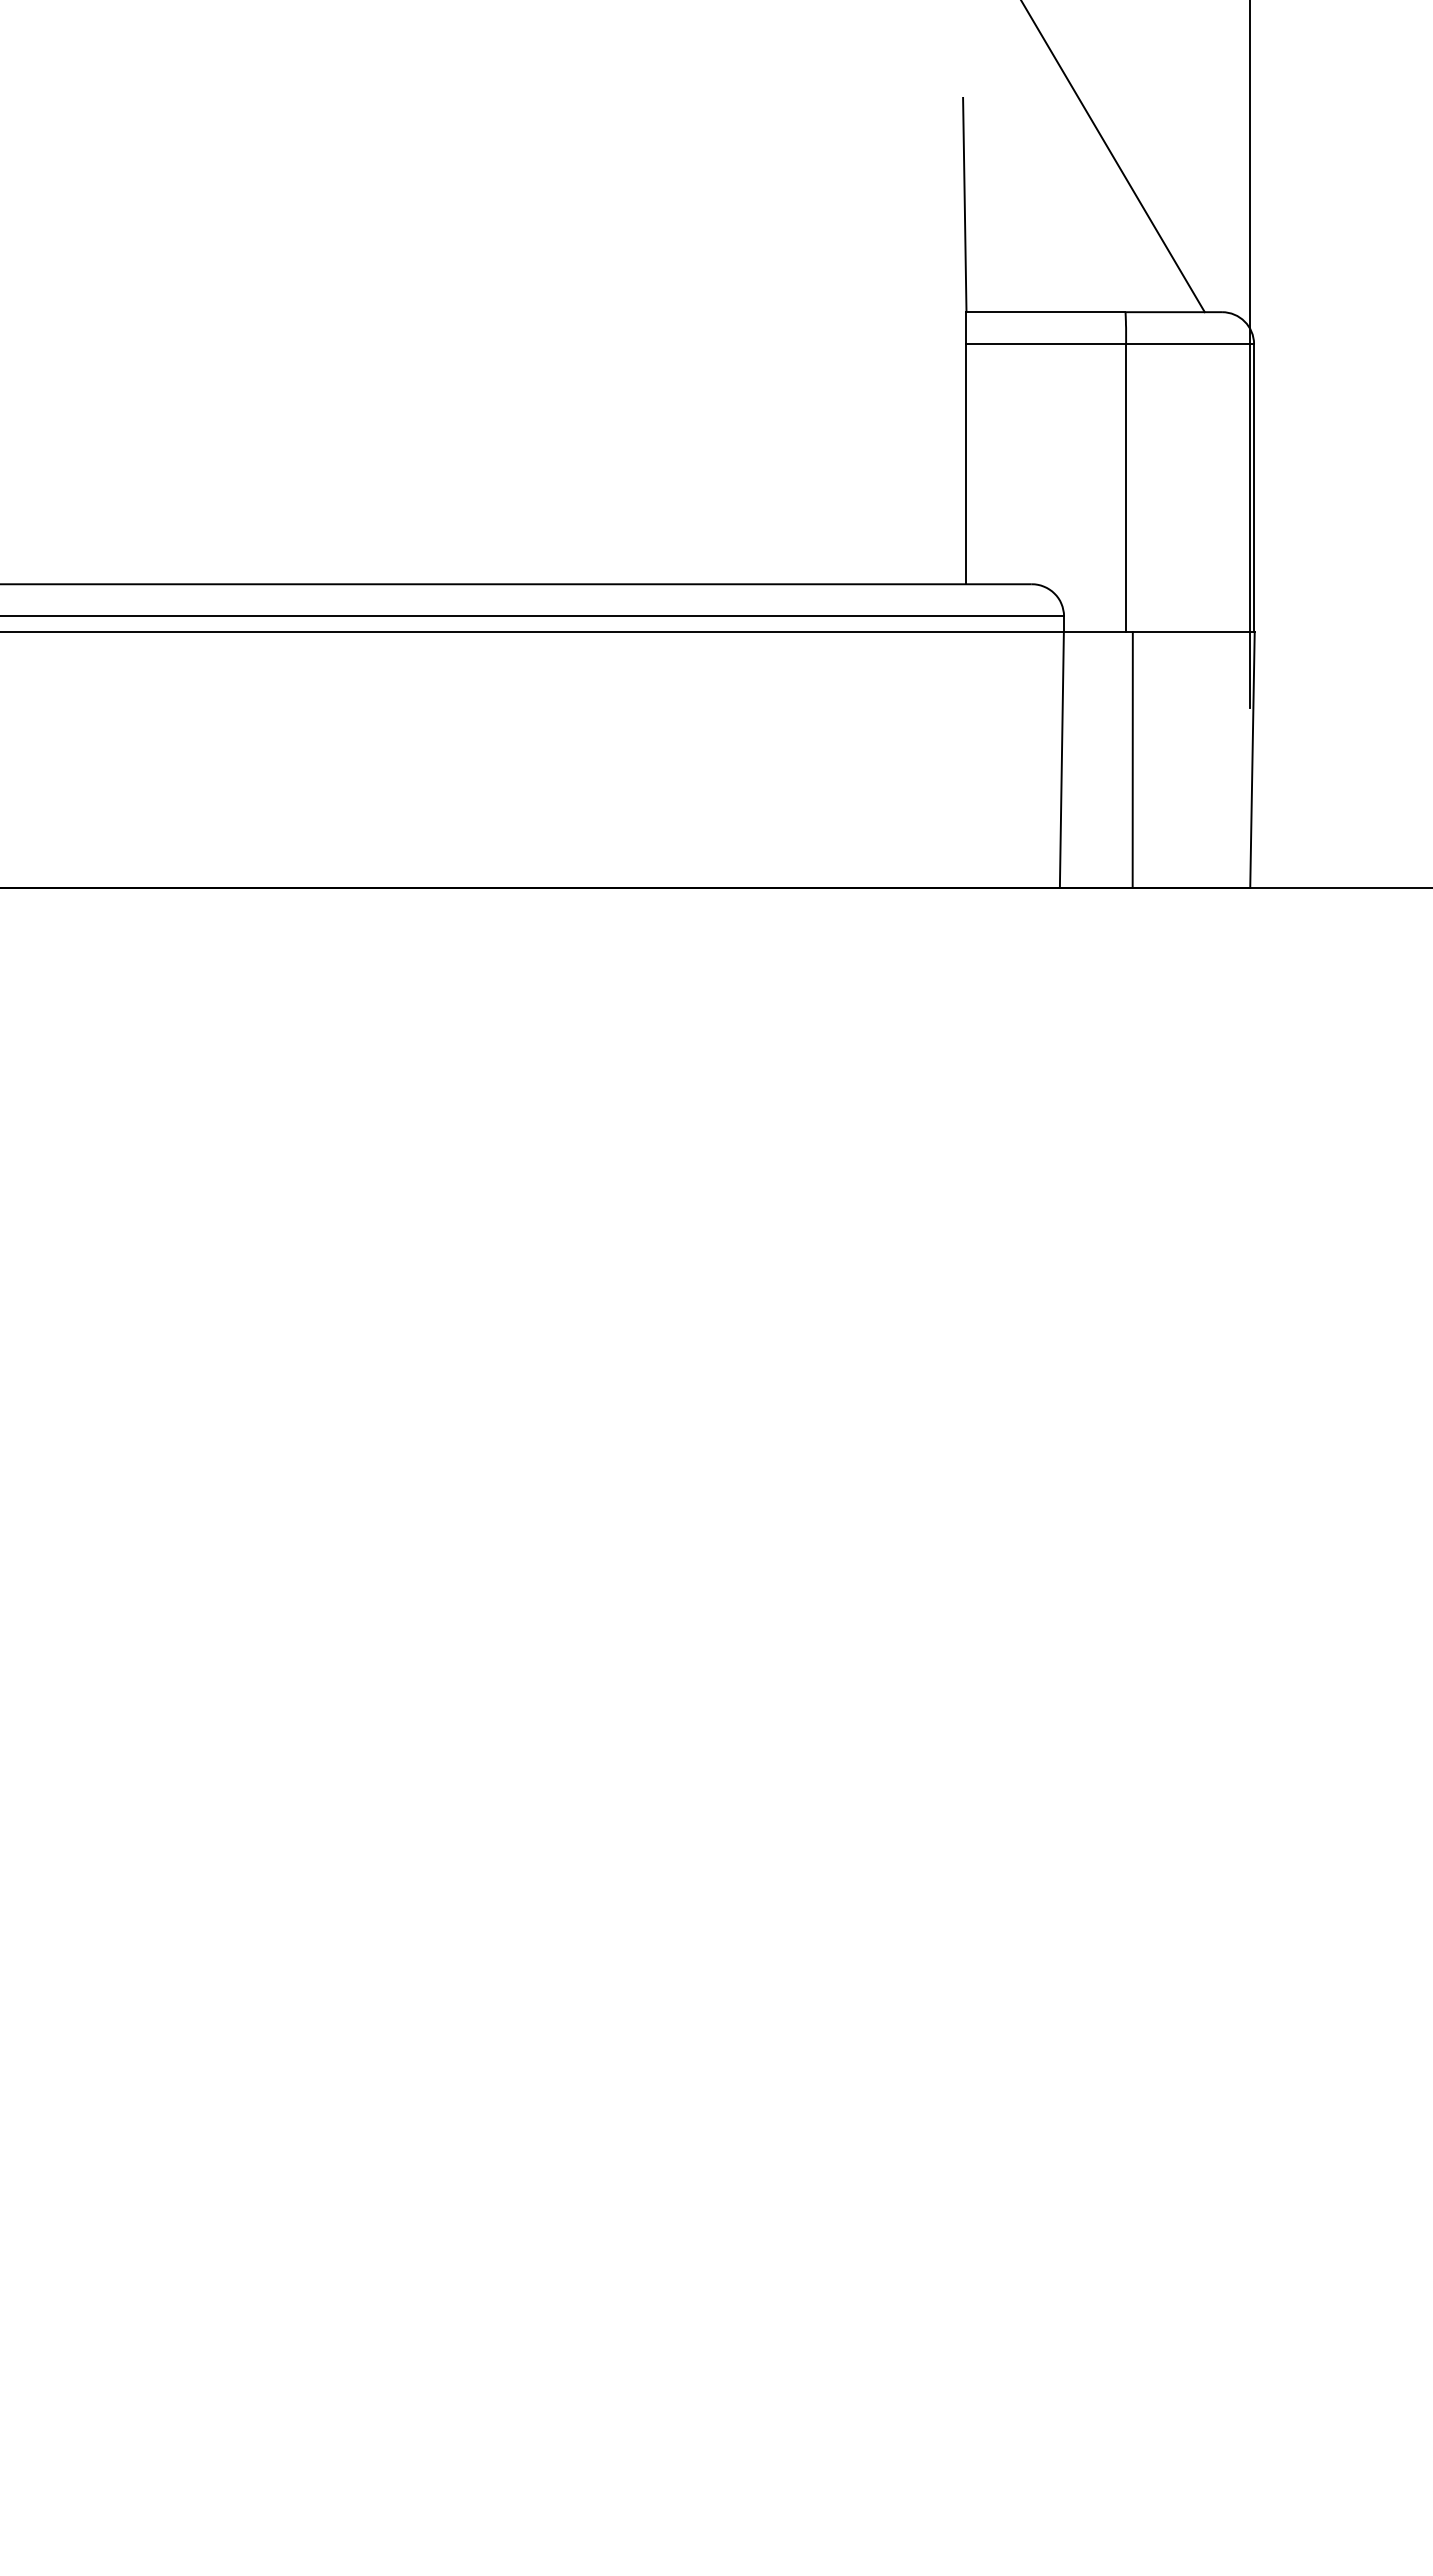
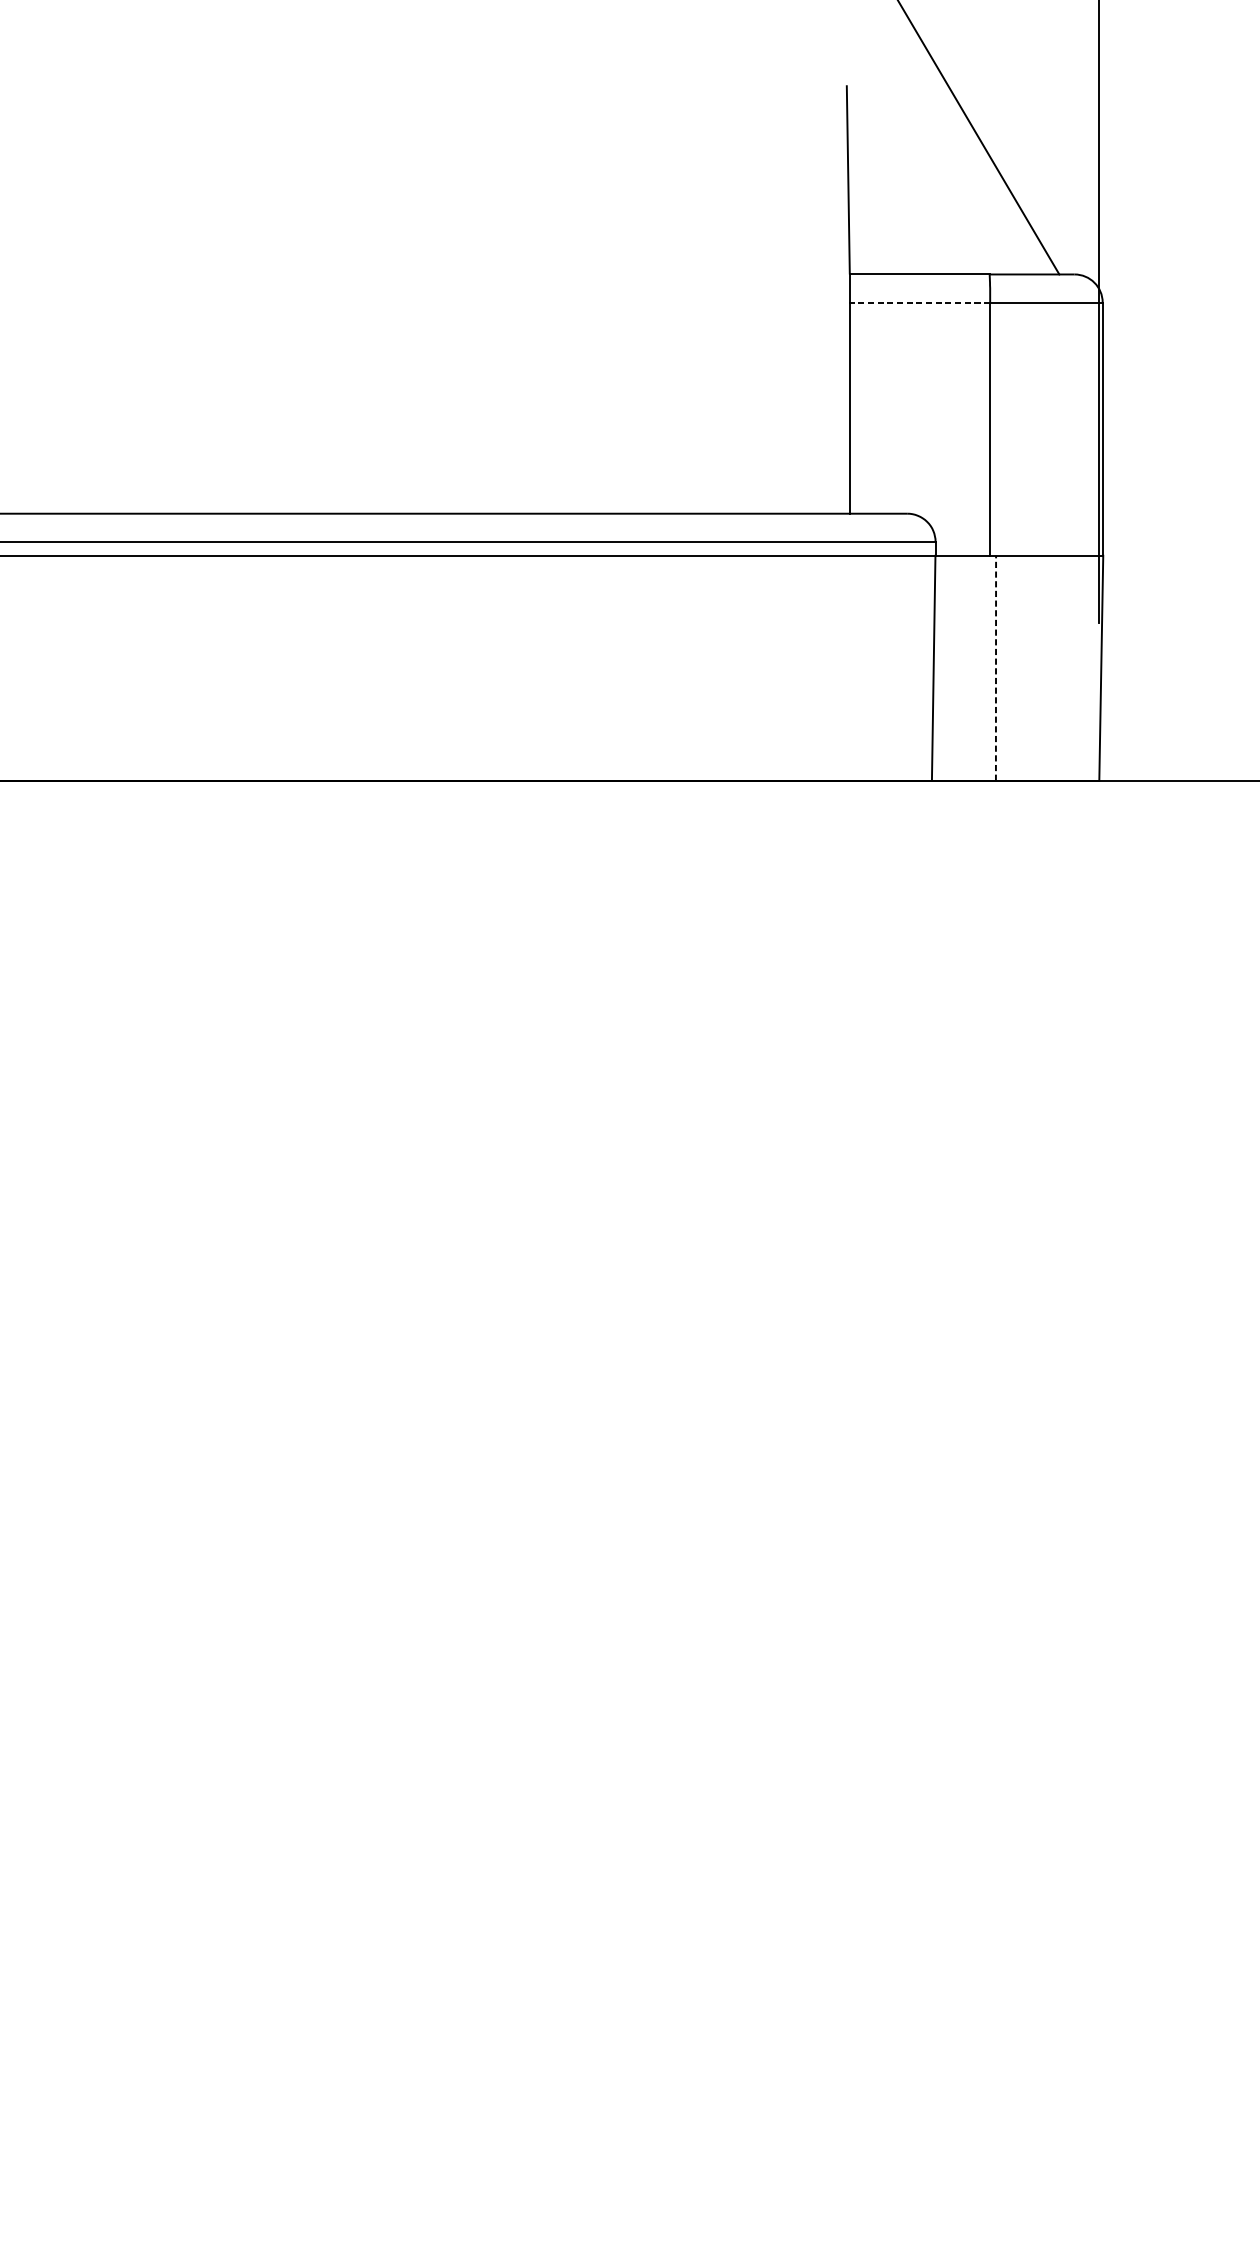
line: (1046, 344) -> (920, 302), solid -> dashed
line: (1132, 760) -> (995, 668), solid -> dashed

